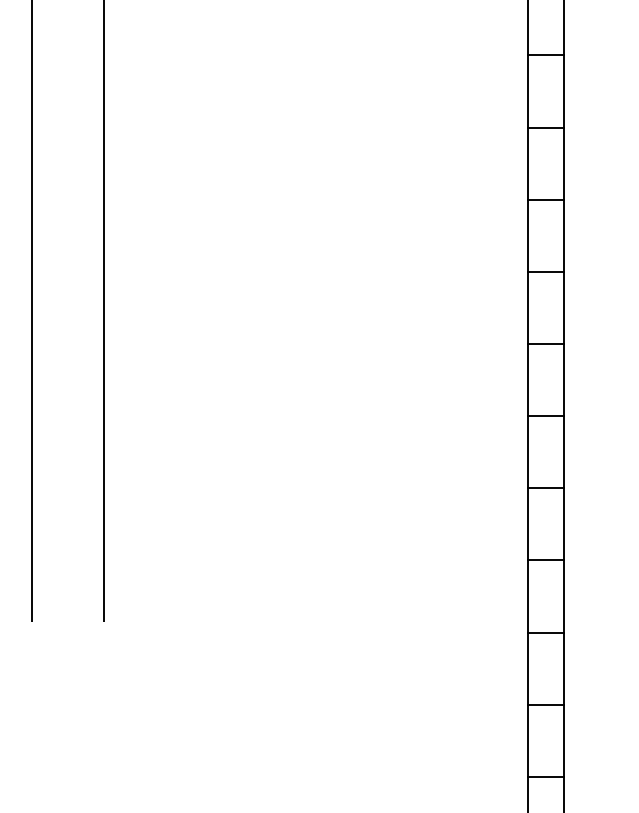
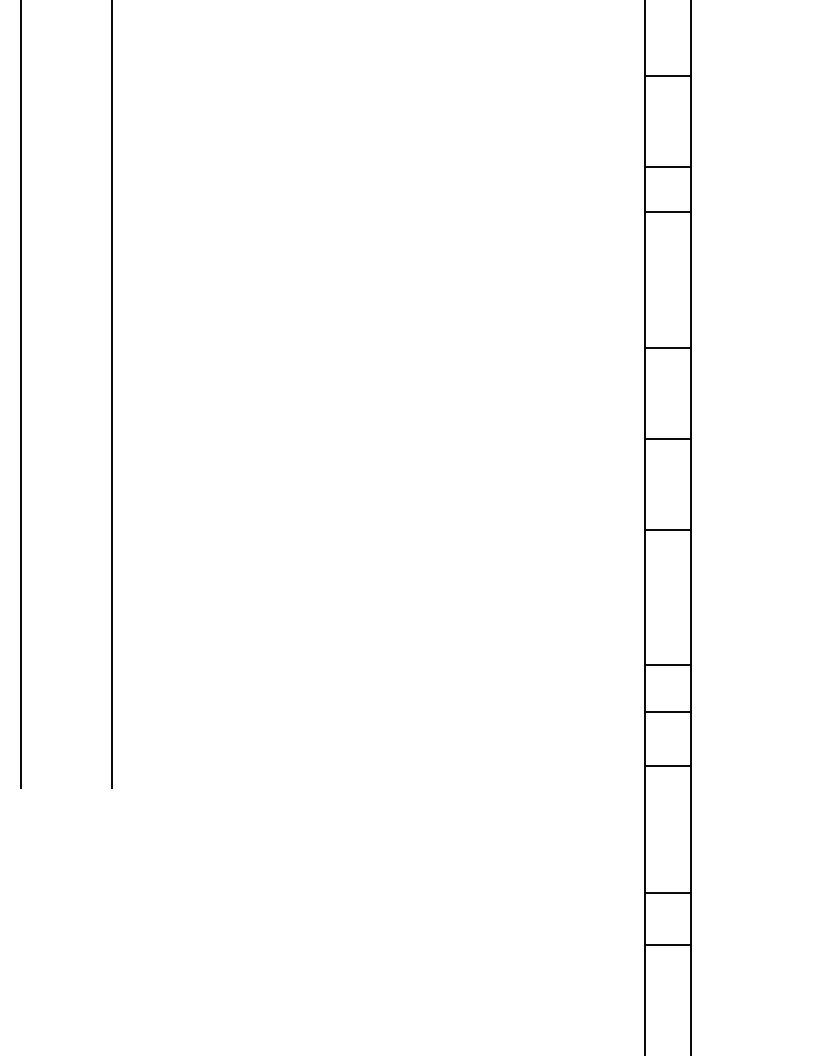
line: (545, 199) -> (667, 211), moved
line: (545, 488) -> (667, 664), moved
line: (545, 632) -> (667, 766), moved
line: (545, 776) -> (667, 944), moved

